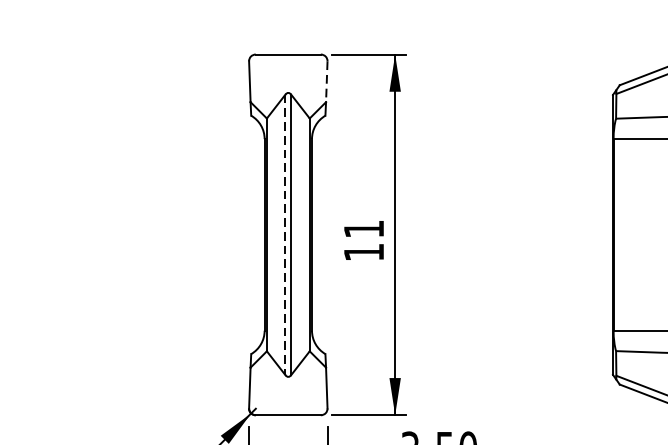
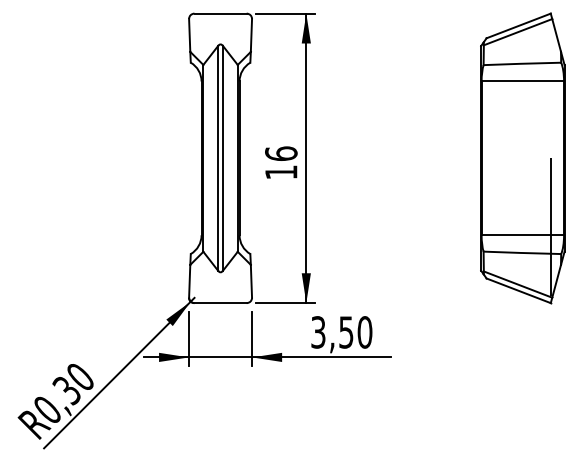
line: (326, 81) -> (251, 35), dashed -> solid
text: (364, 228) -> (281, 153), 11 -> 16
line: (285, 235) -> (218, 158), dashed -> solid

